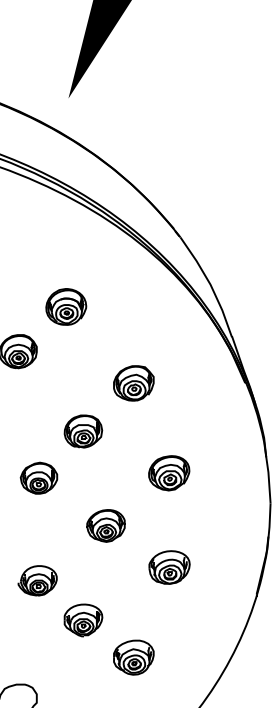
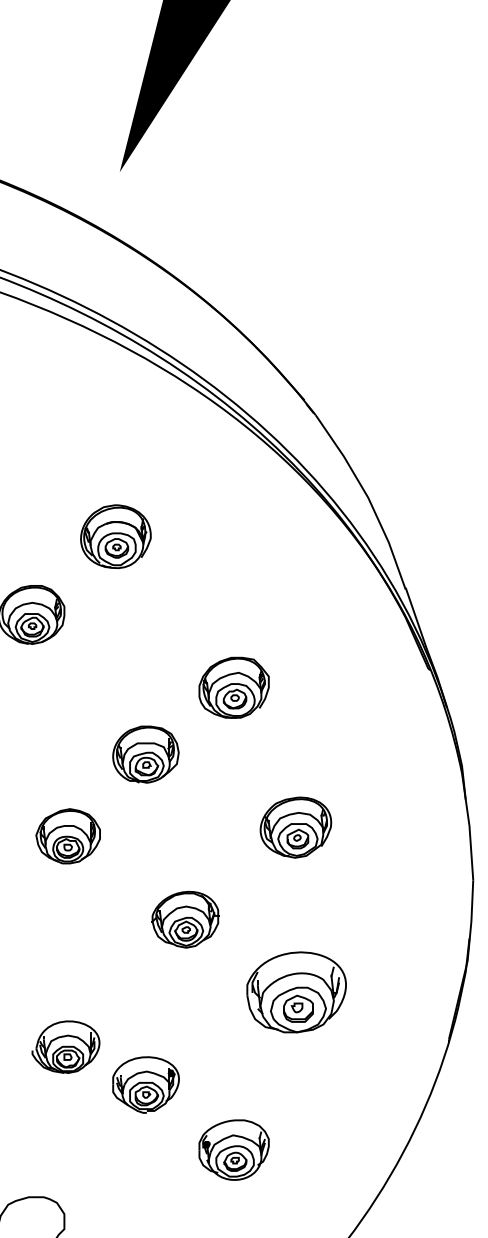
part: (133, 383) -> (233, 688), moved
part: (169, 567) -> (296, 992), size x1.4
part: (37, 580) -> (65, 1046), moved

